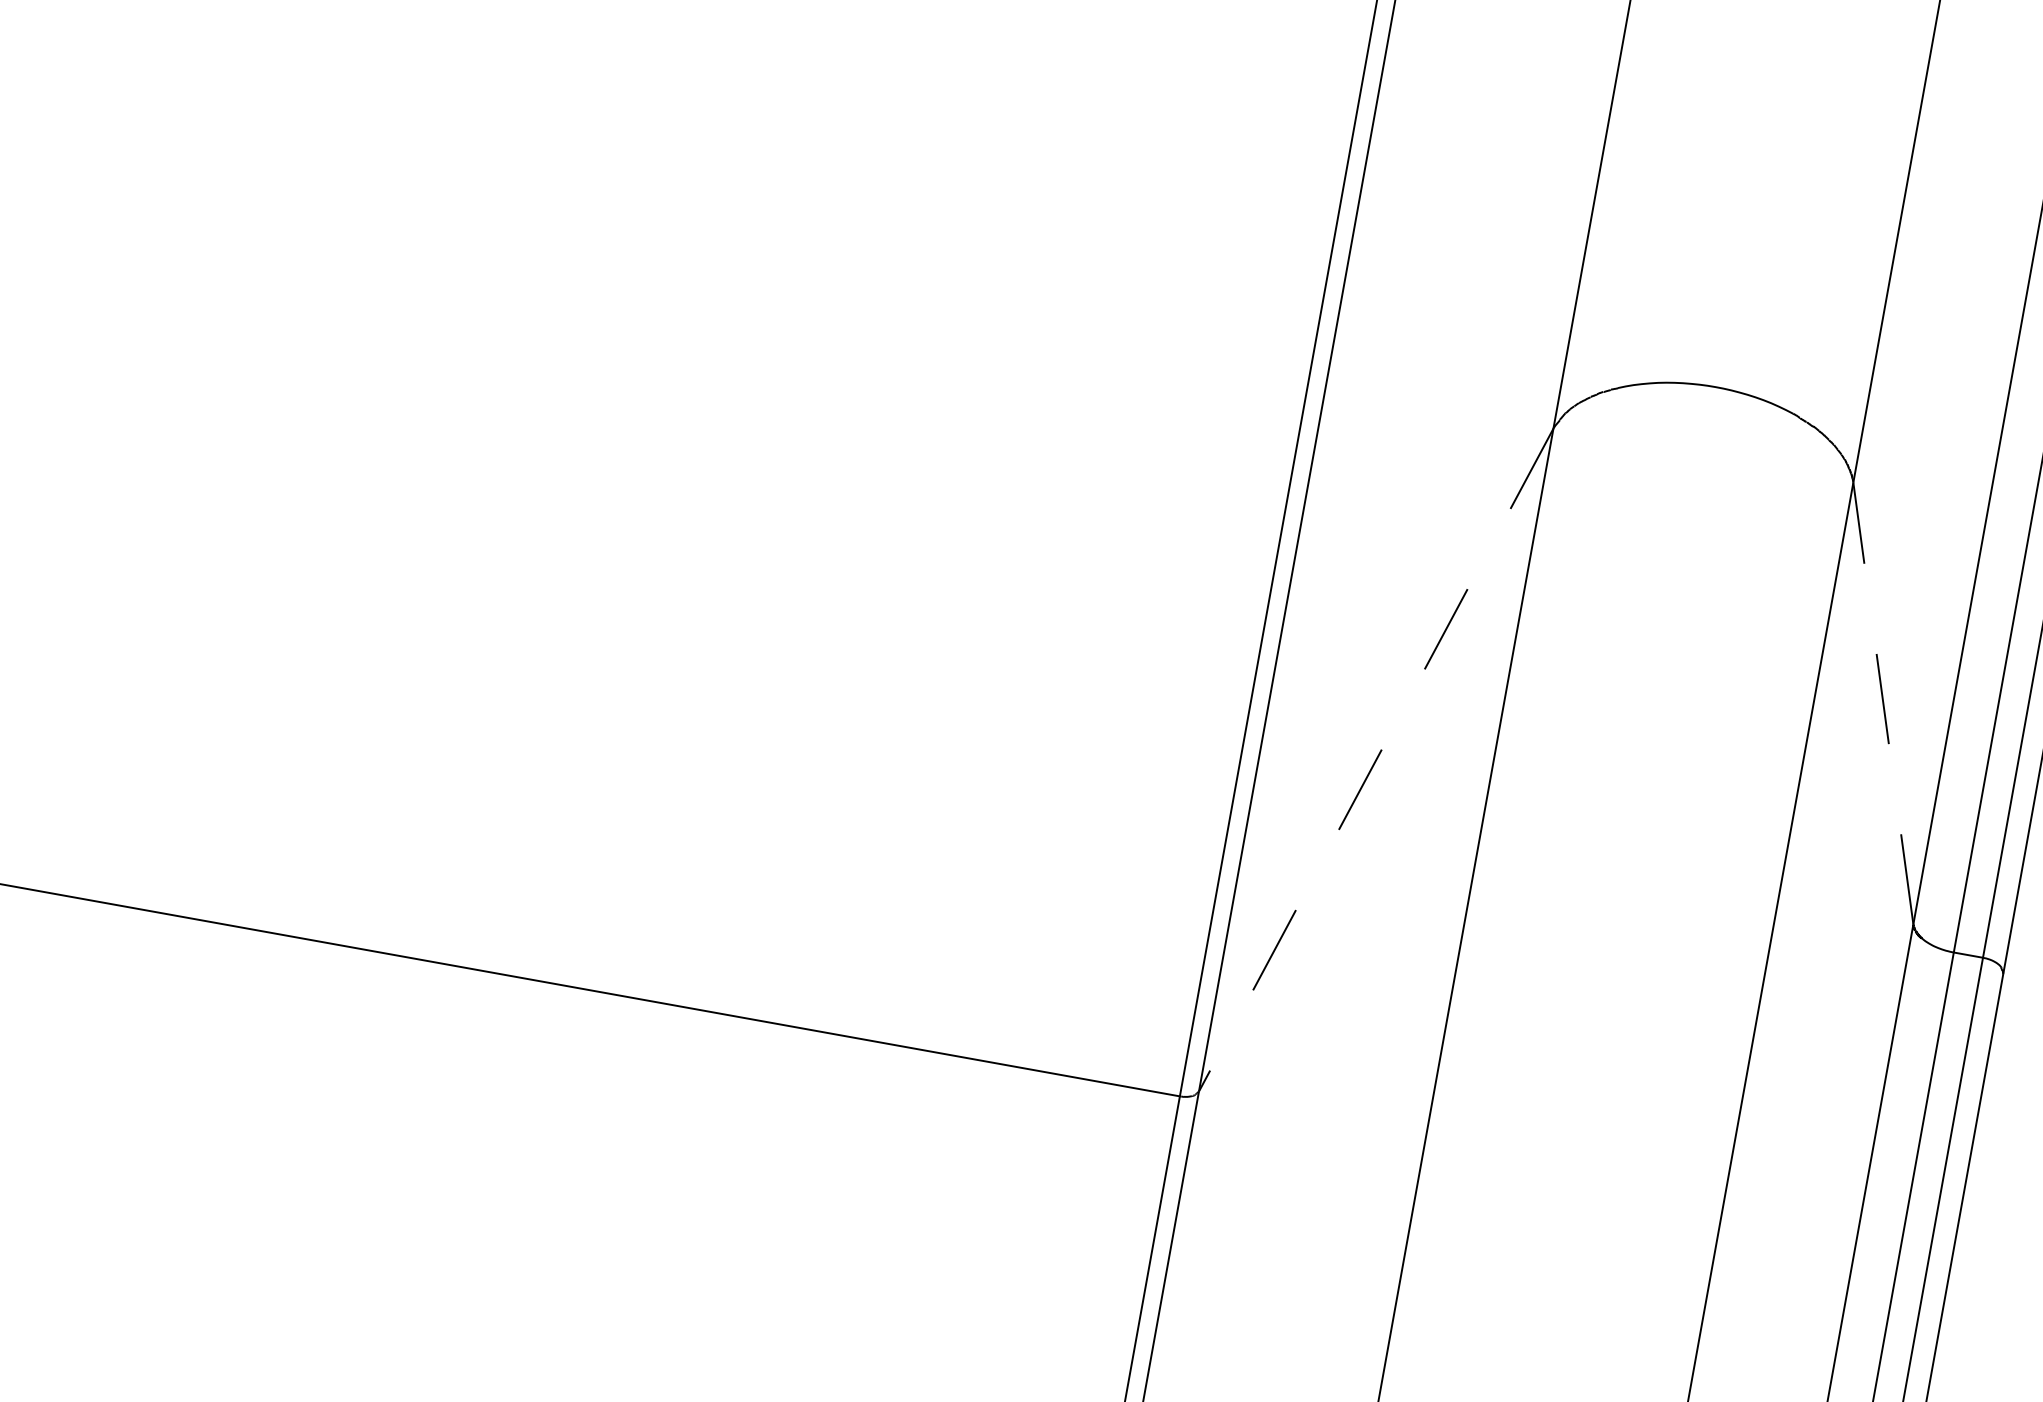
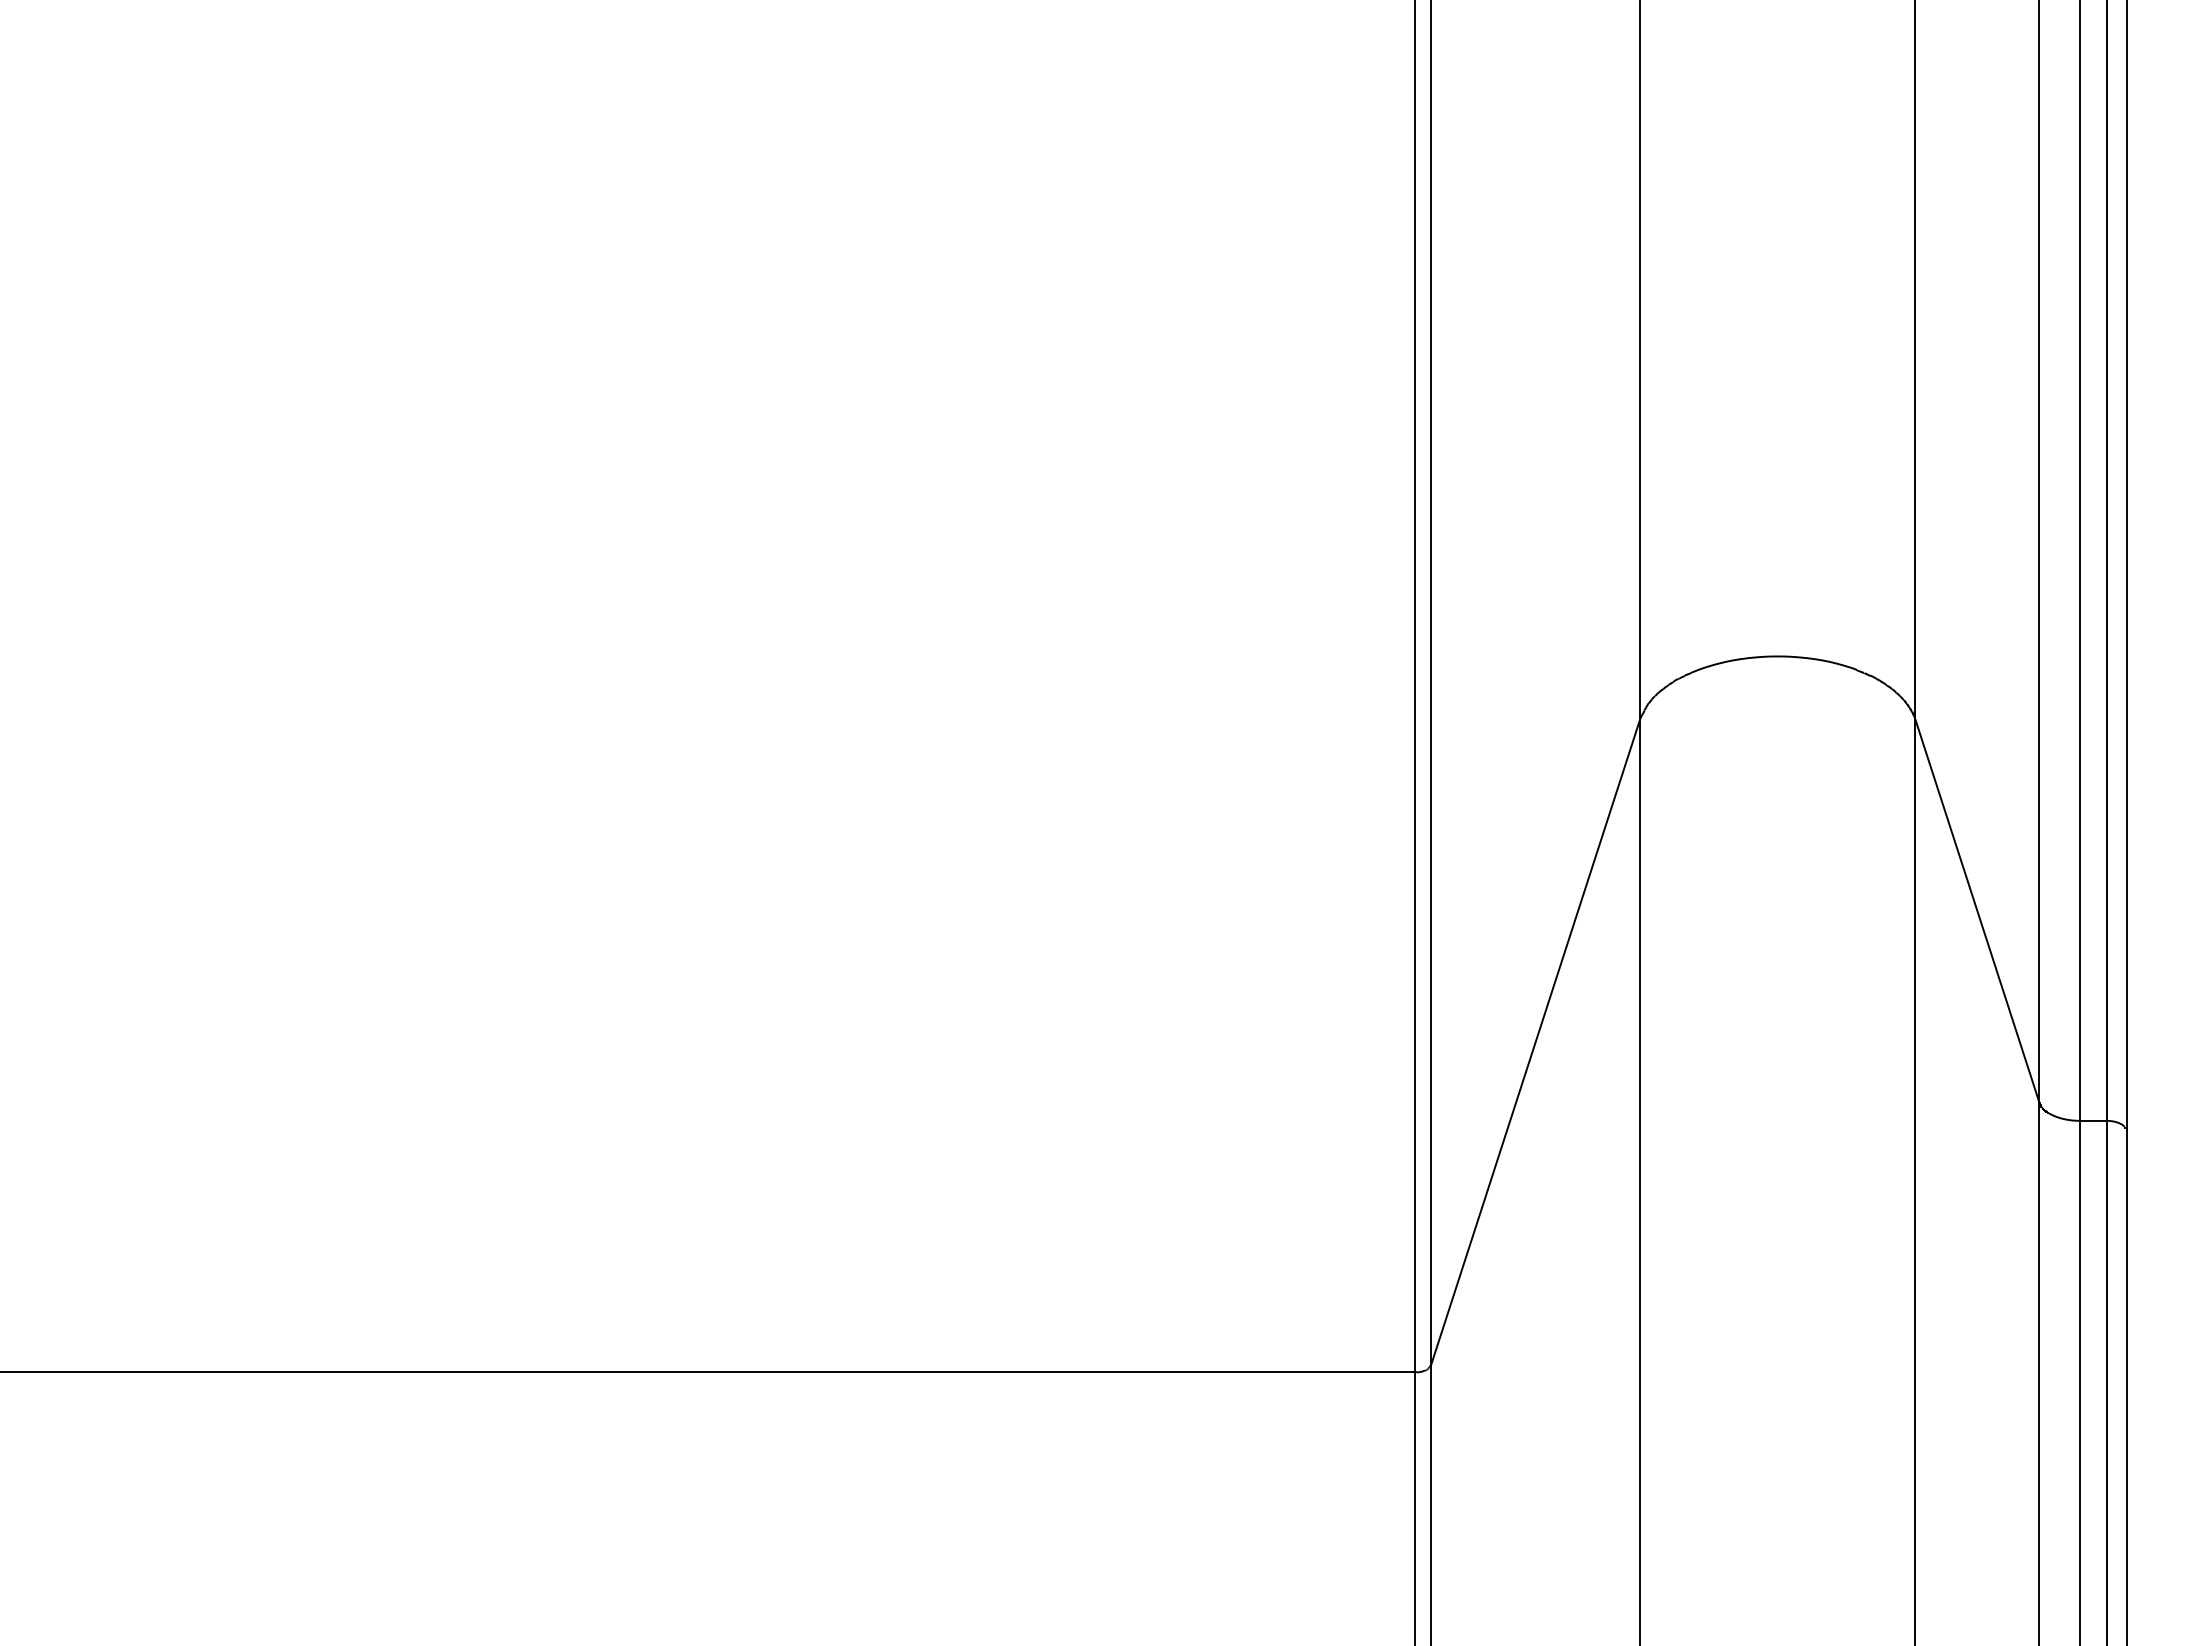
line: (1883, 703) -> (1977, 910), dashed -> solid
line: (1376, 760) -> (1535, 1042), dashed -> solid

